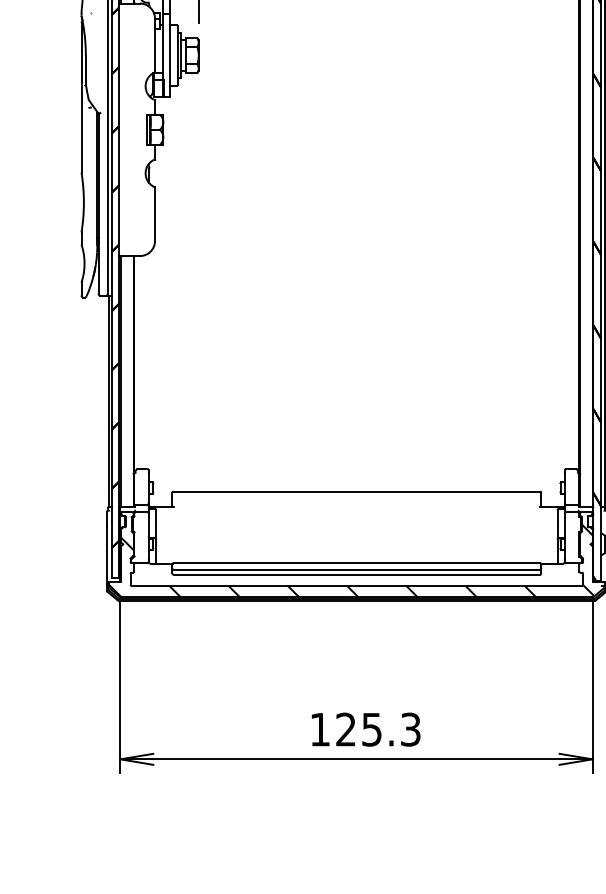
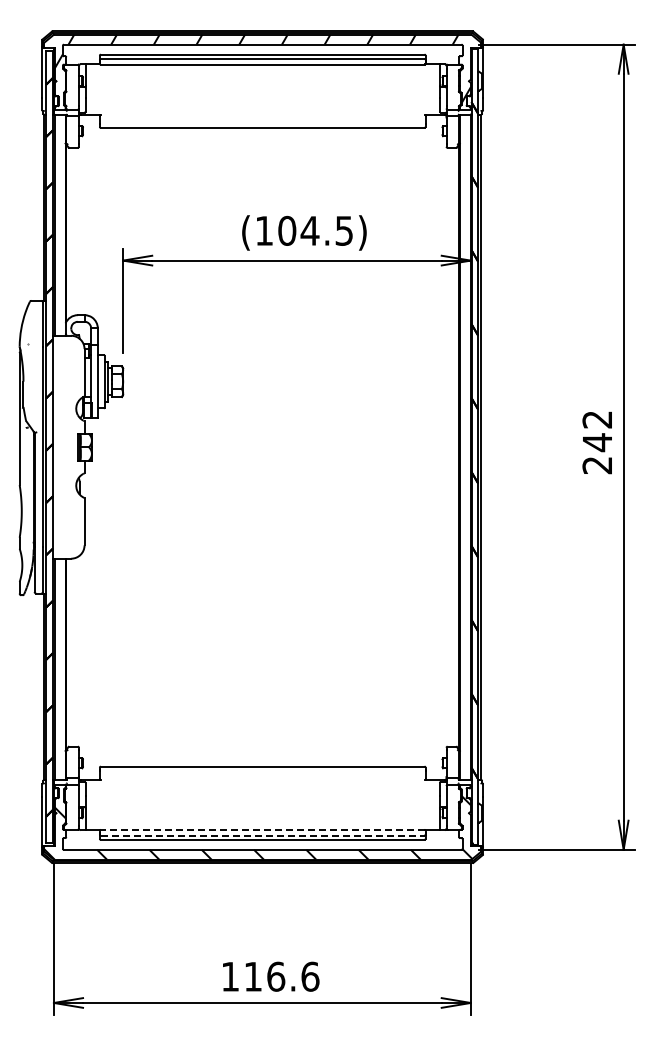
line: (356, 562) -> (262, 829), solid -> dashed
line: (356, 569) -> (262, 835), solid -> dashed
text: (378, 729) -> (281, 976), 125.3 -> 116.6

